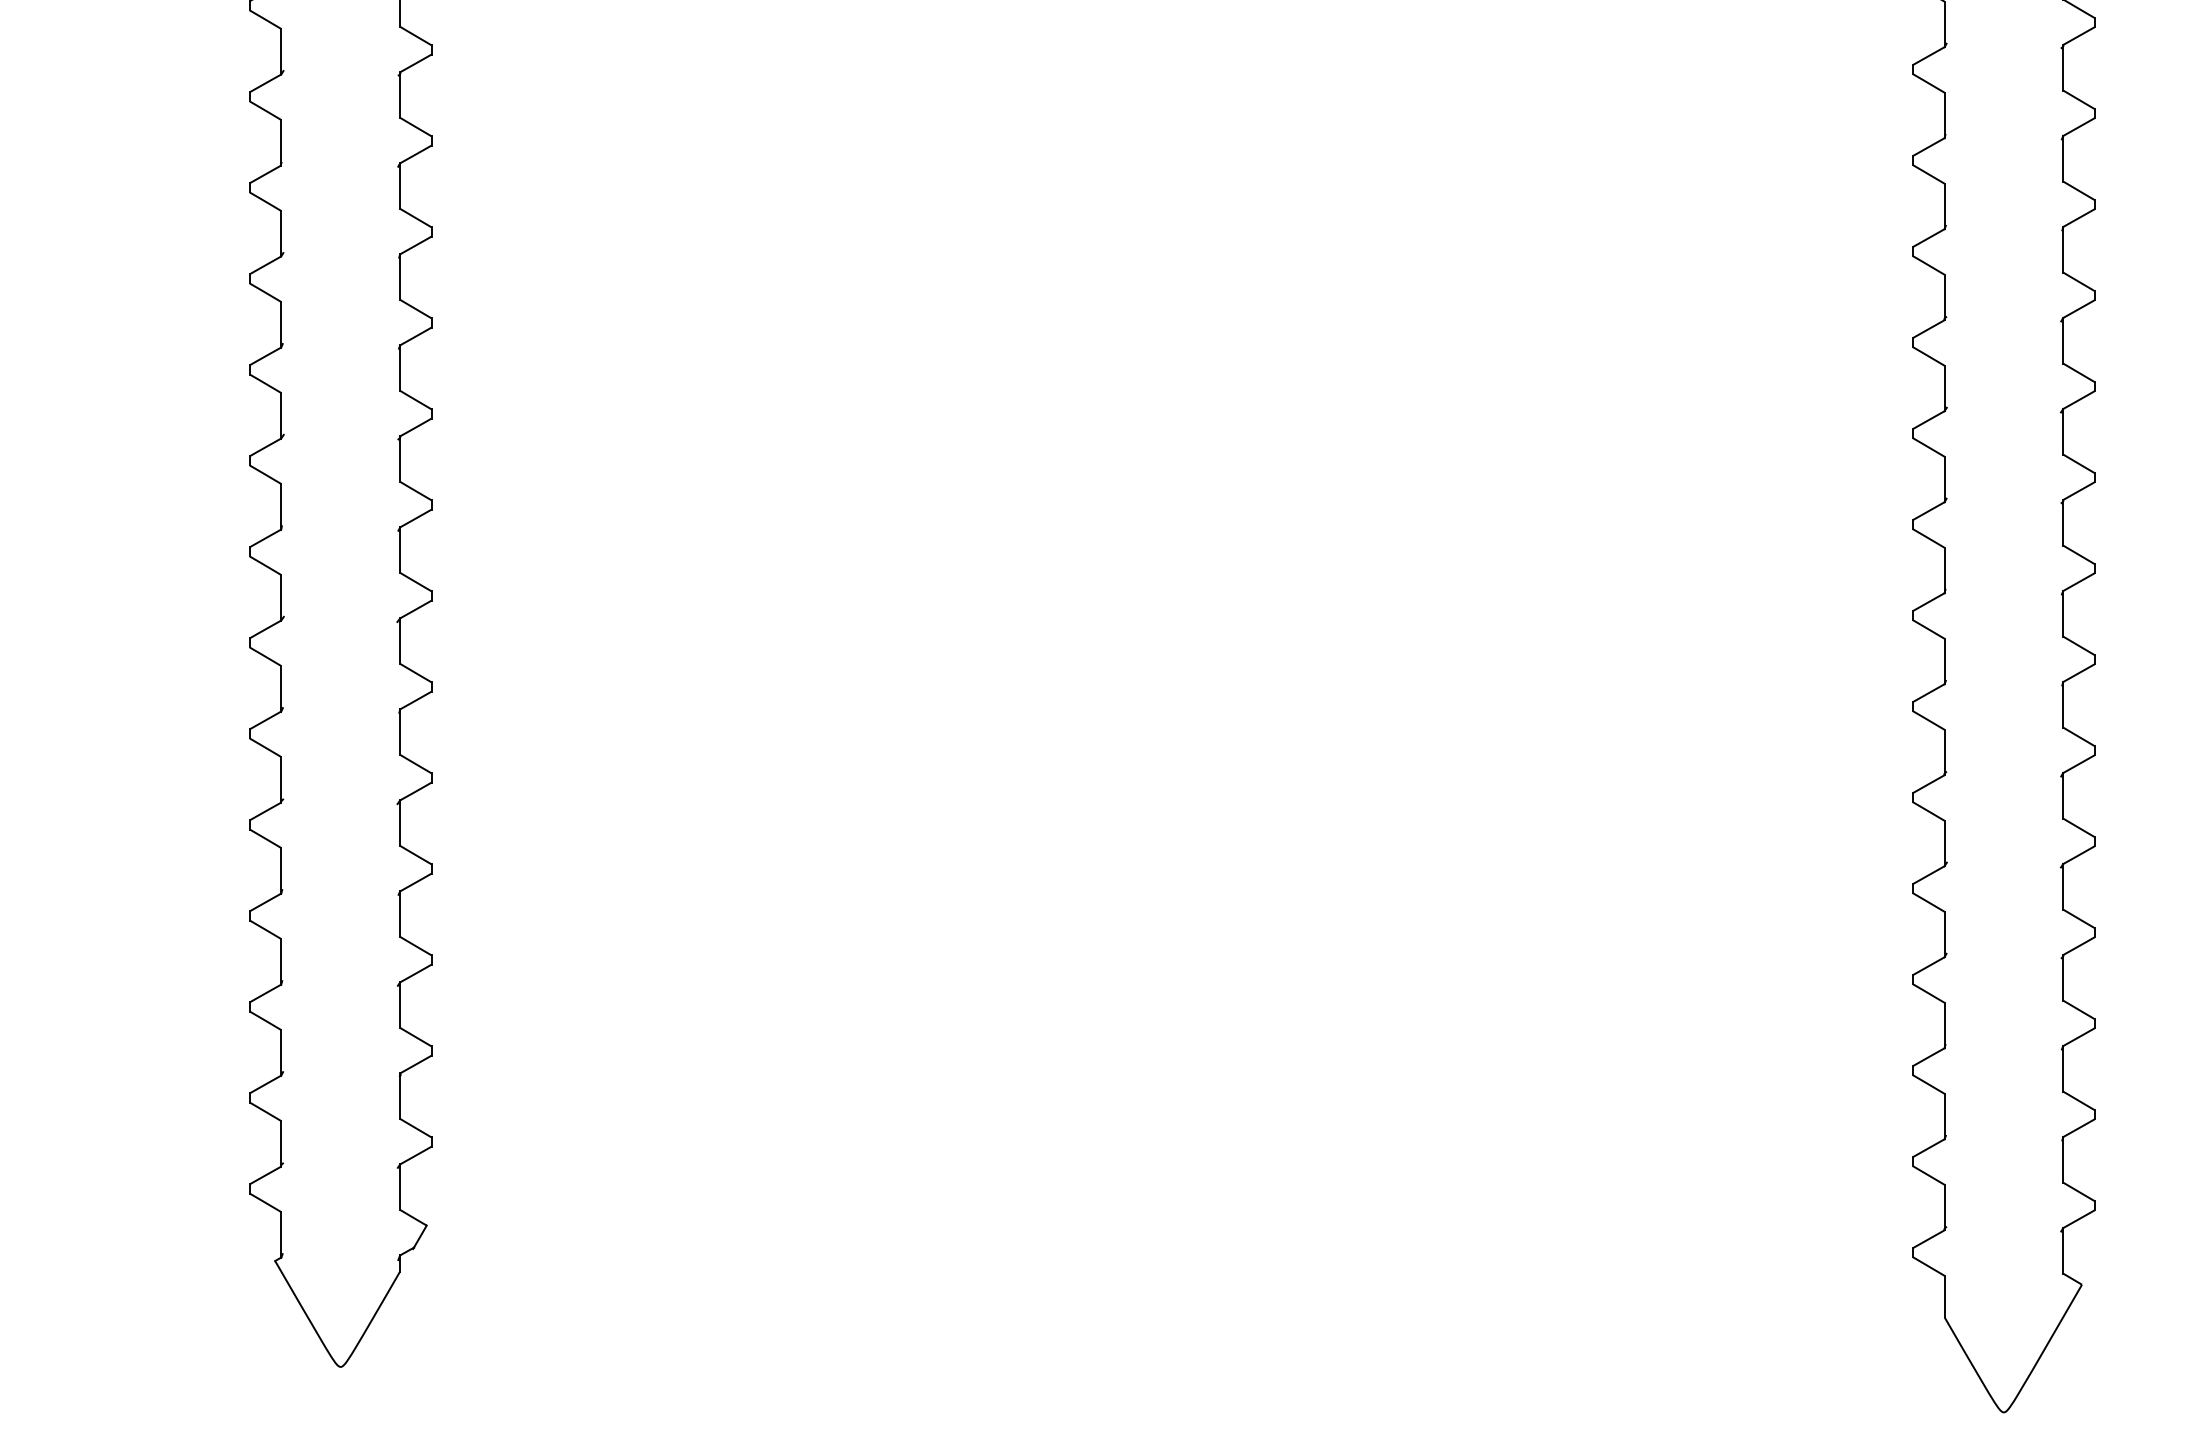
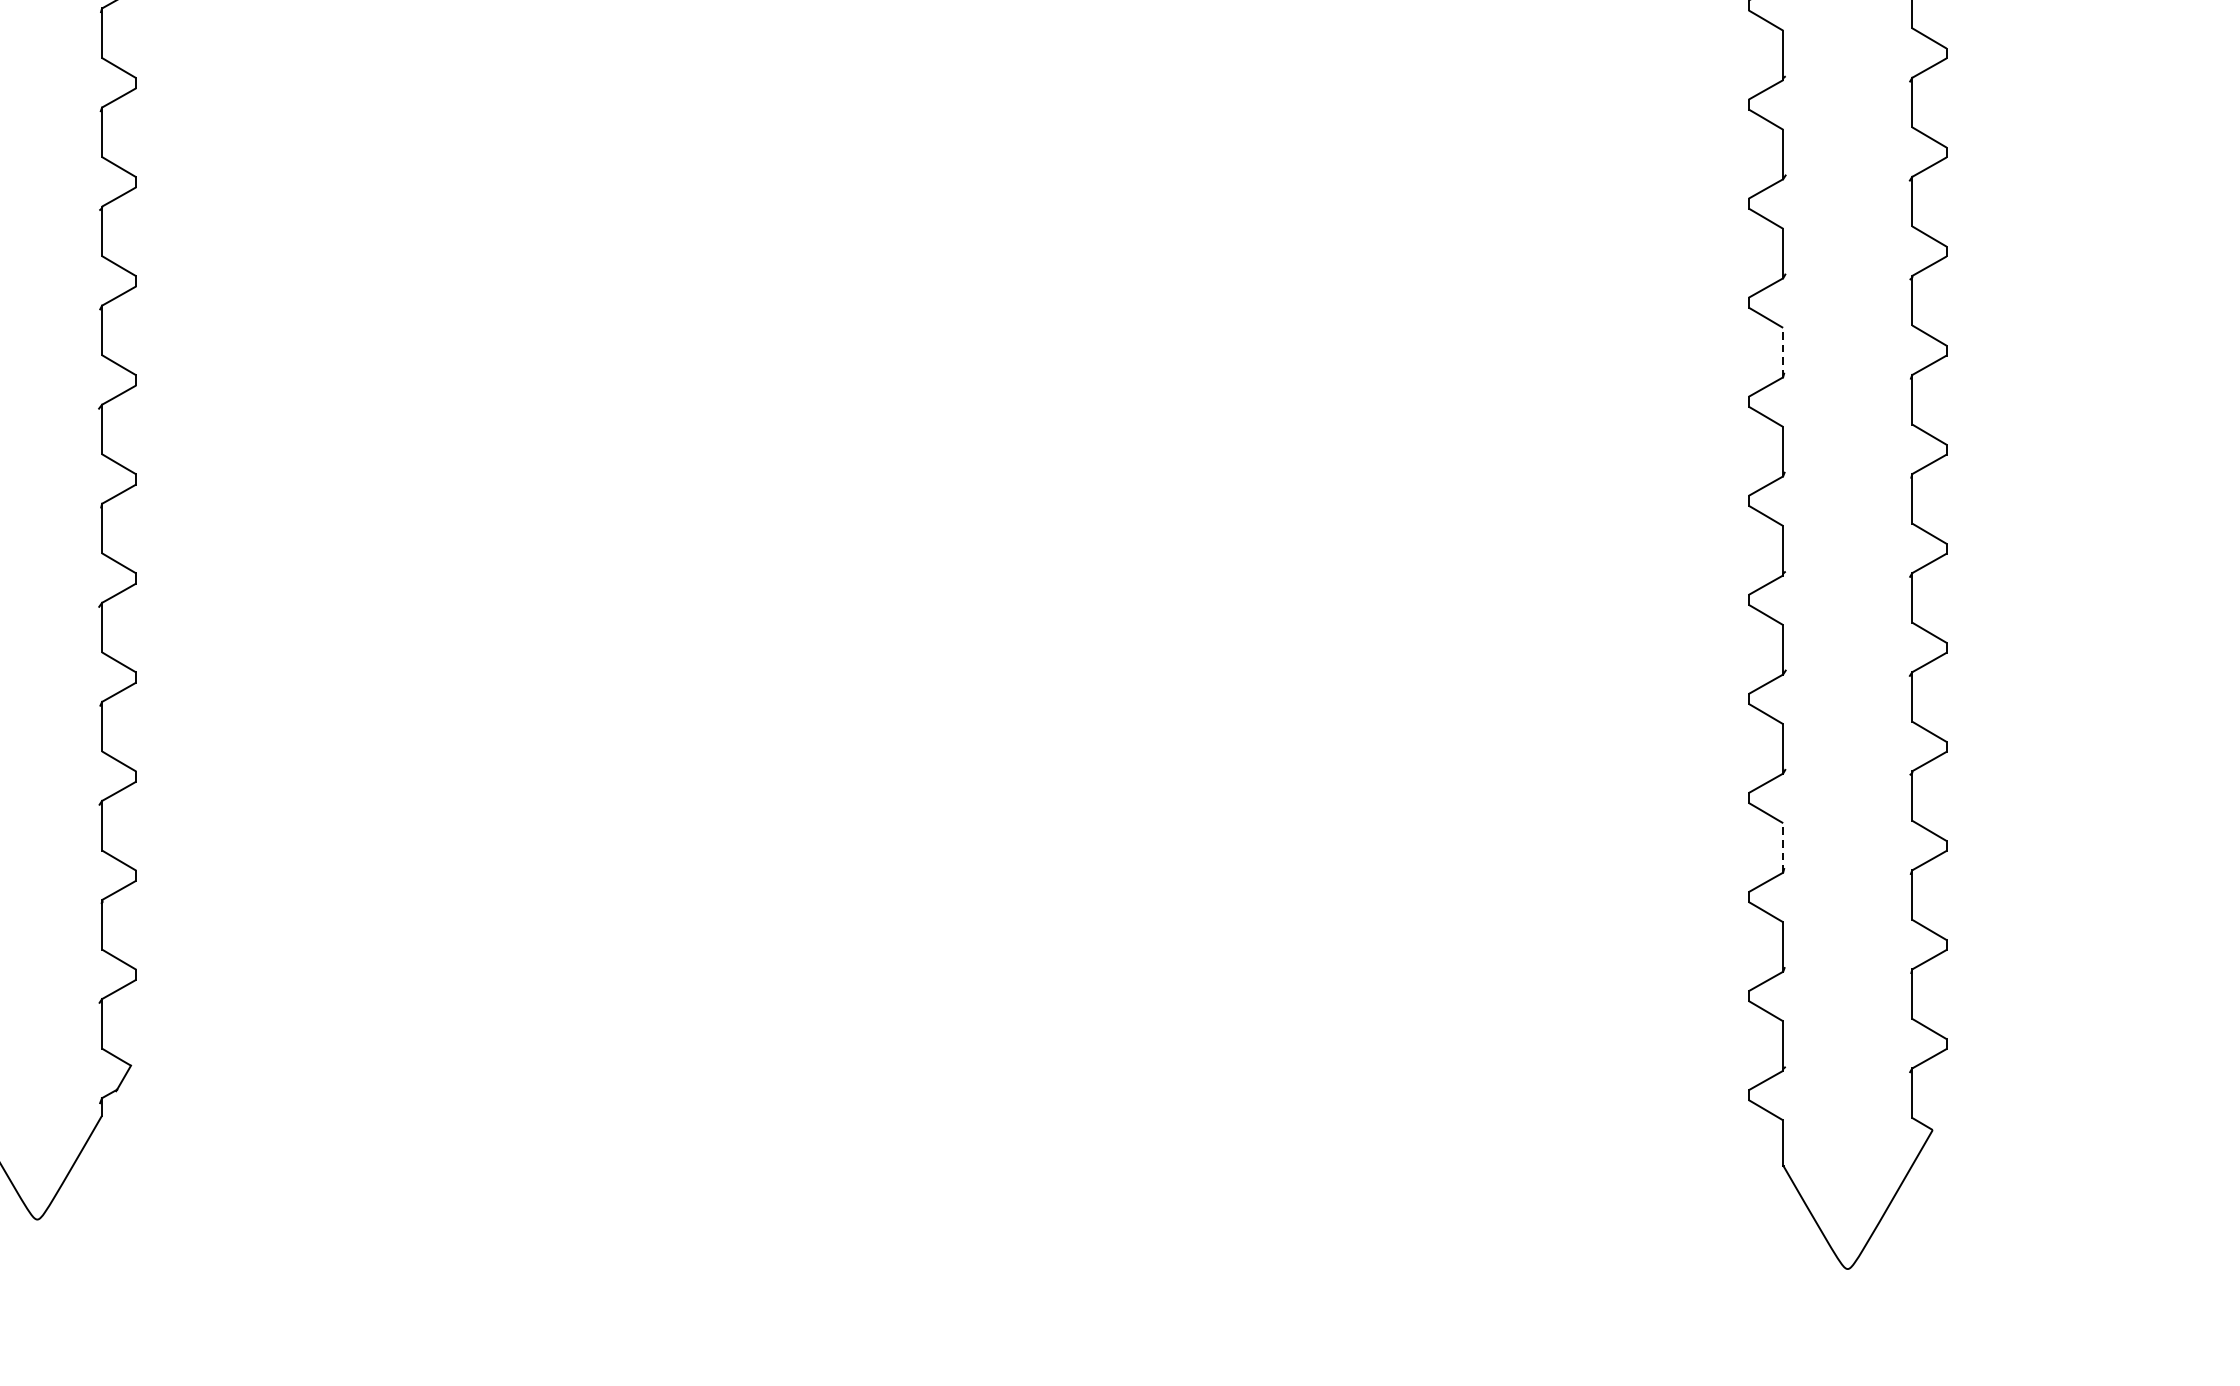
line: (1944, 570) -> (1783, 352), solid -> dashed
line: (1944, 1025) -> (1783, 847), solid -> dashed

